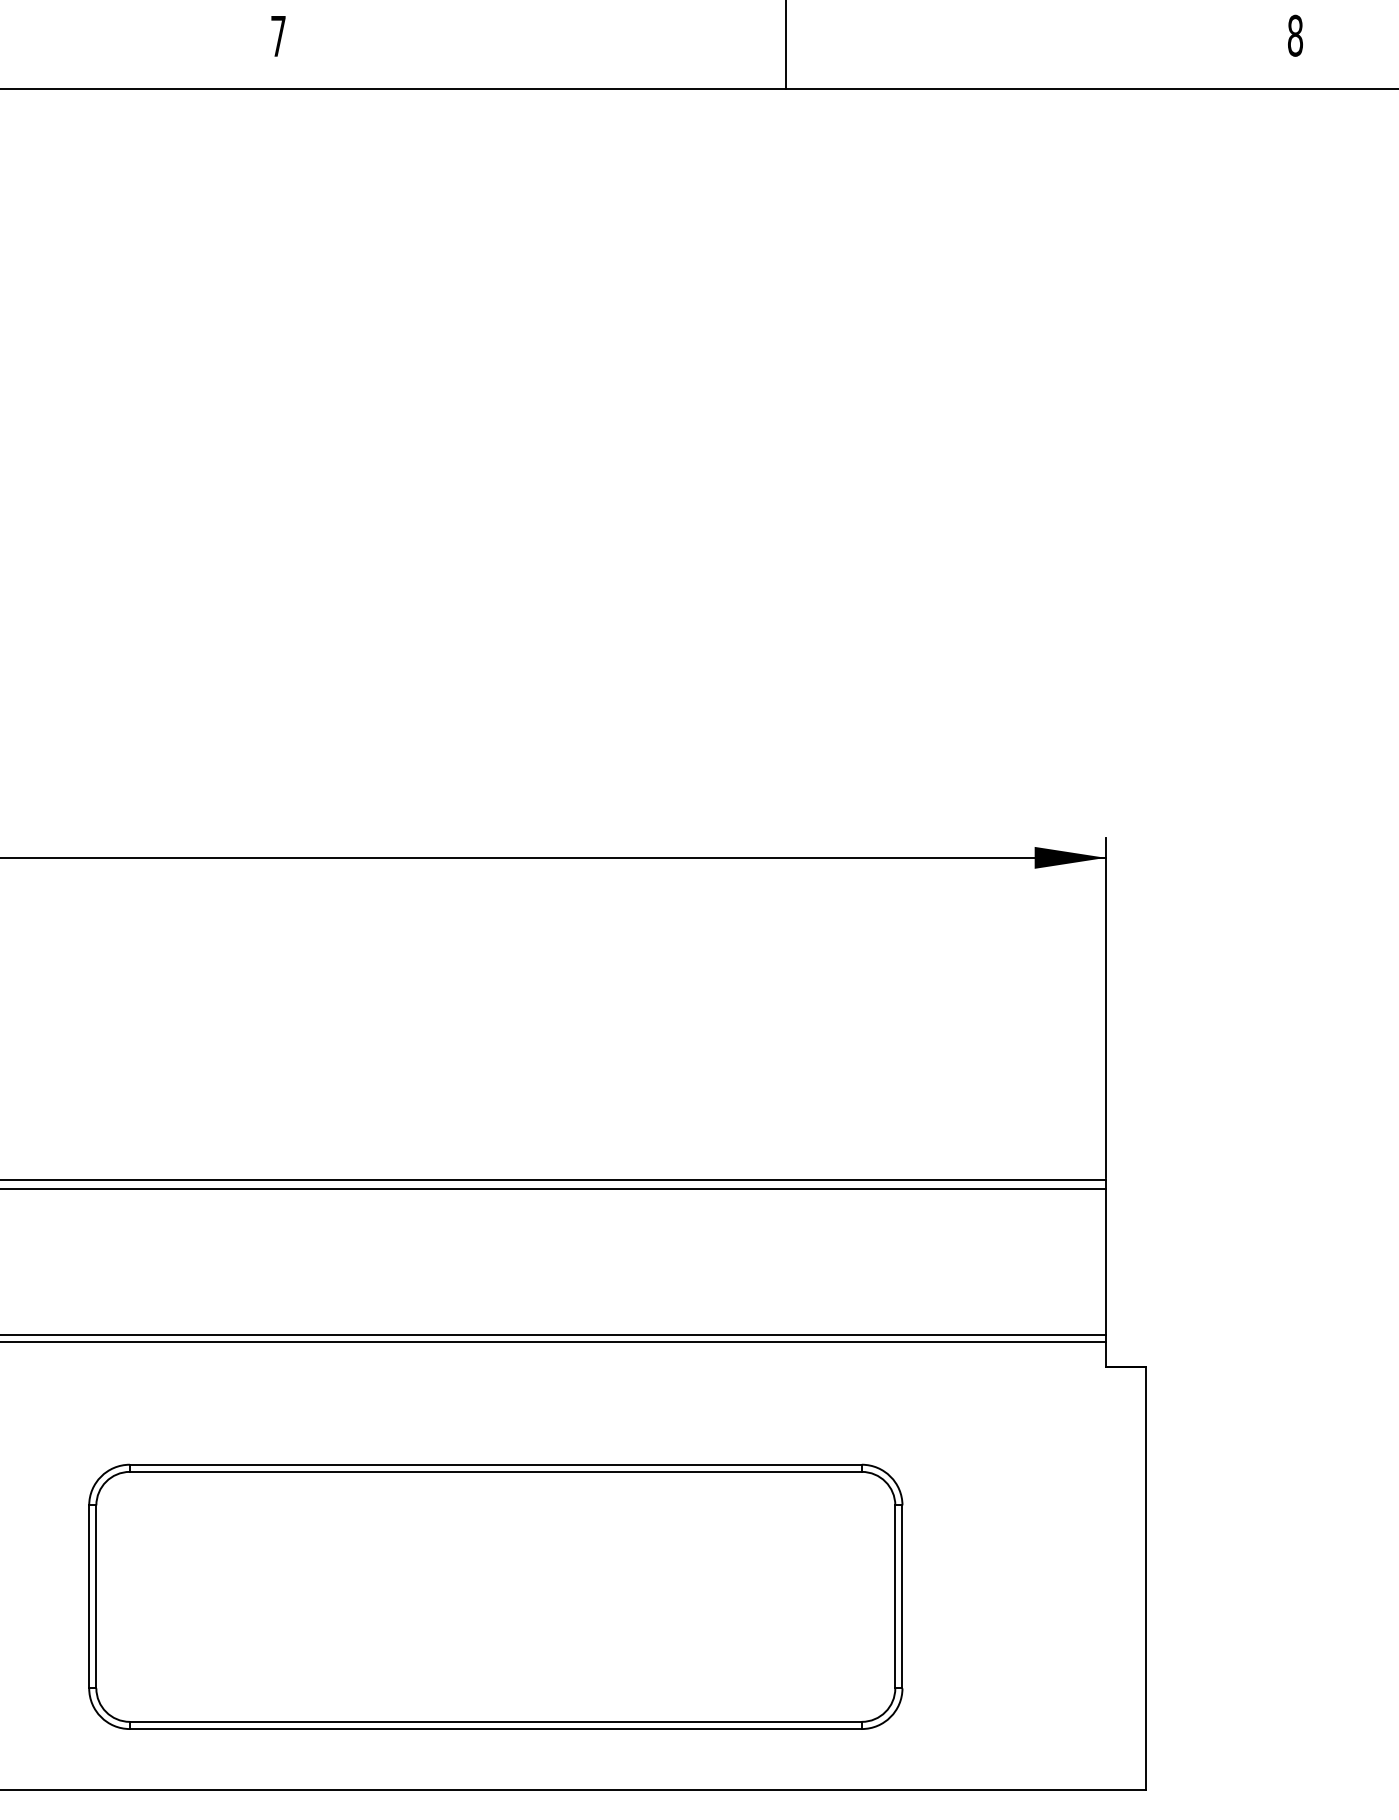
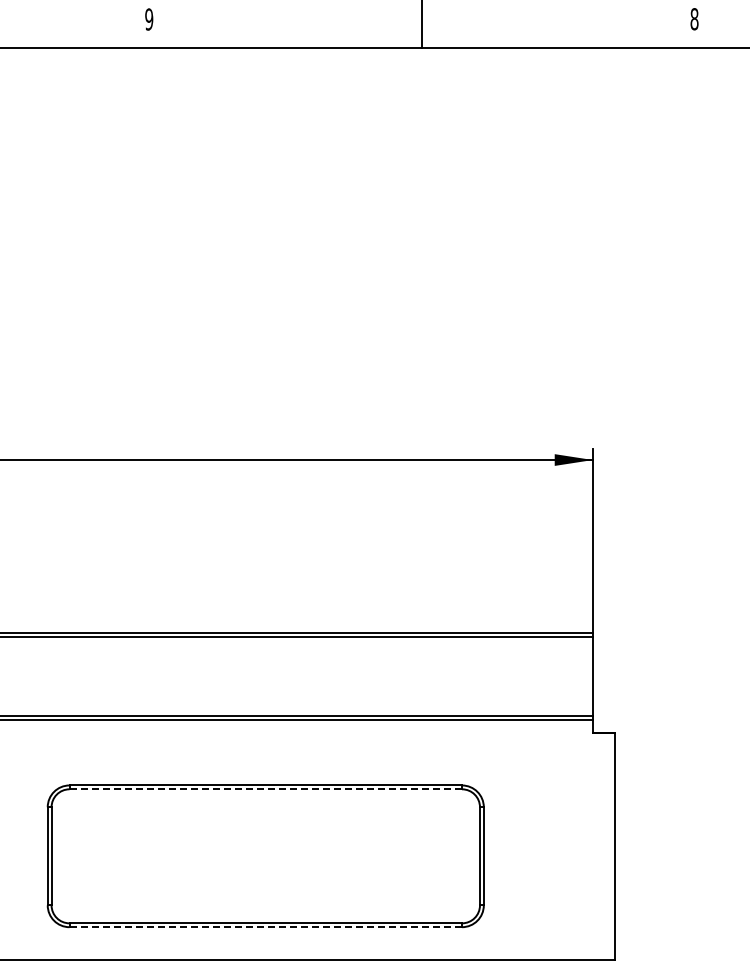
text: (278, 36) -> (149, 19), 7 -> 9
line: (495, 1472) -> (265, 789), solid -> dashed
line: (497, 1729) -> (266, 927), solid -> dashed

